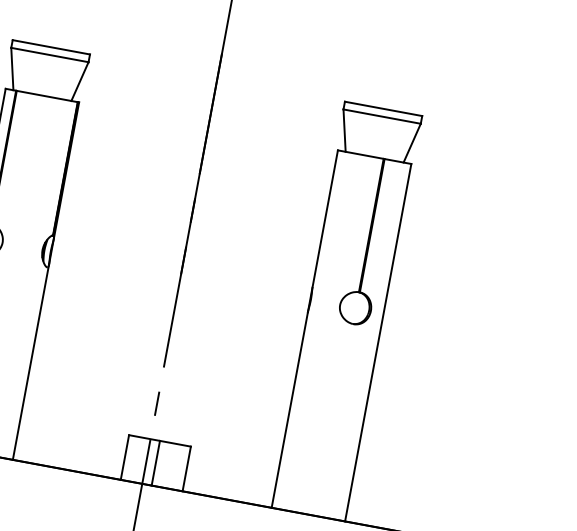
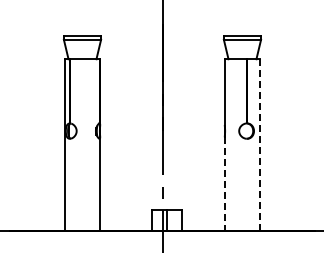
line: (378, 343) -> (260, 145), solid -> dashed
line: (289, 410) -> (224, 184), solid -> dashed

